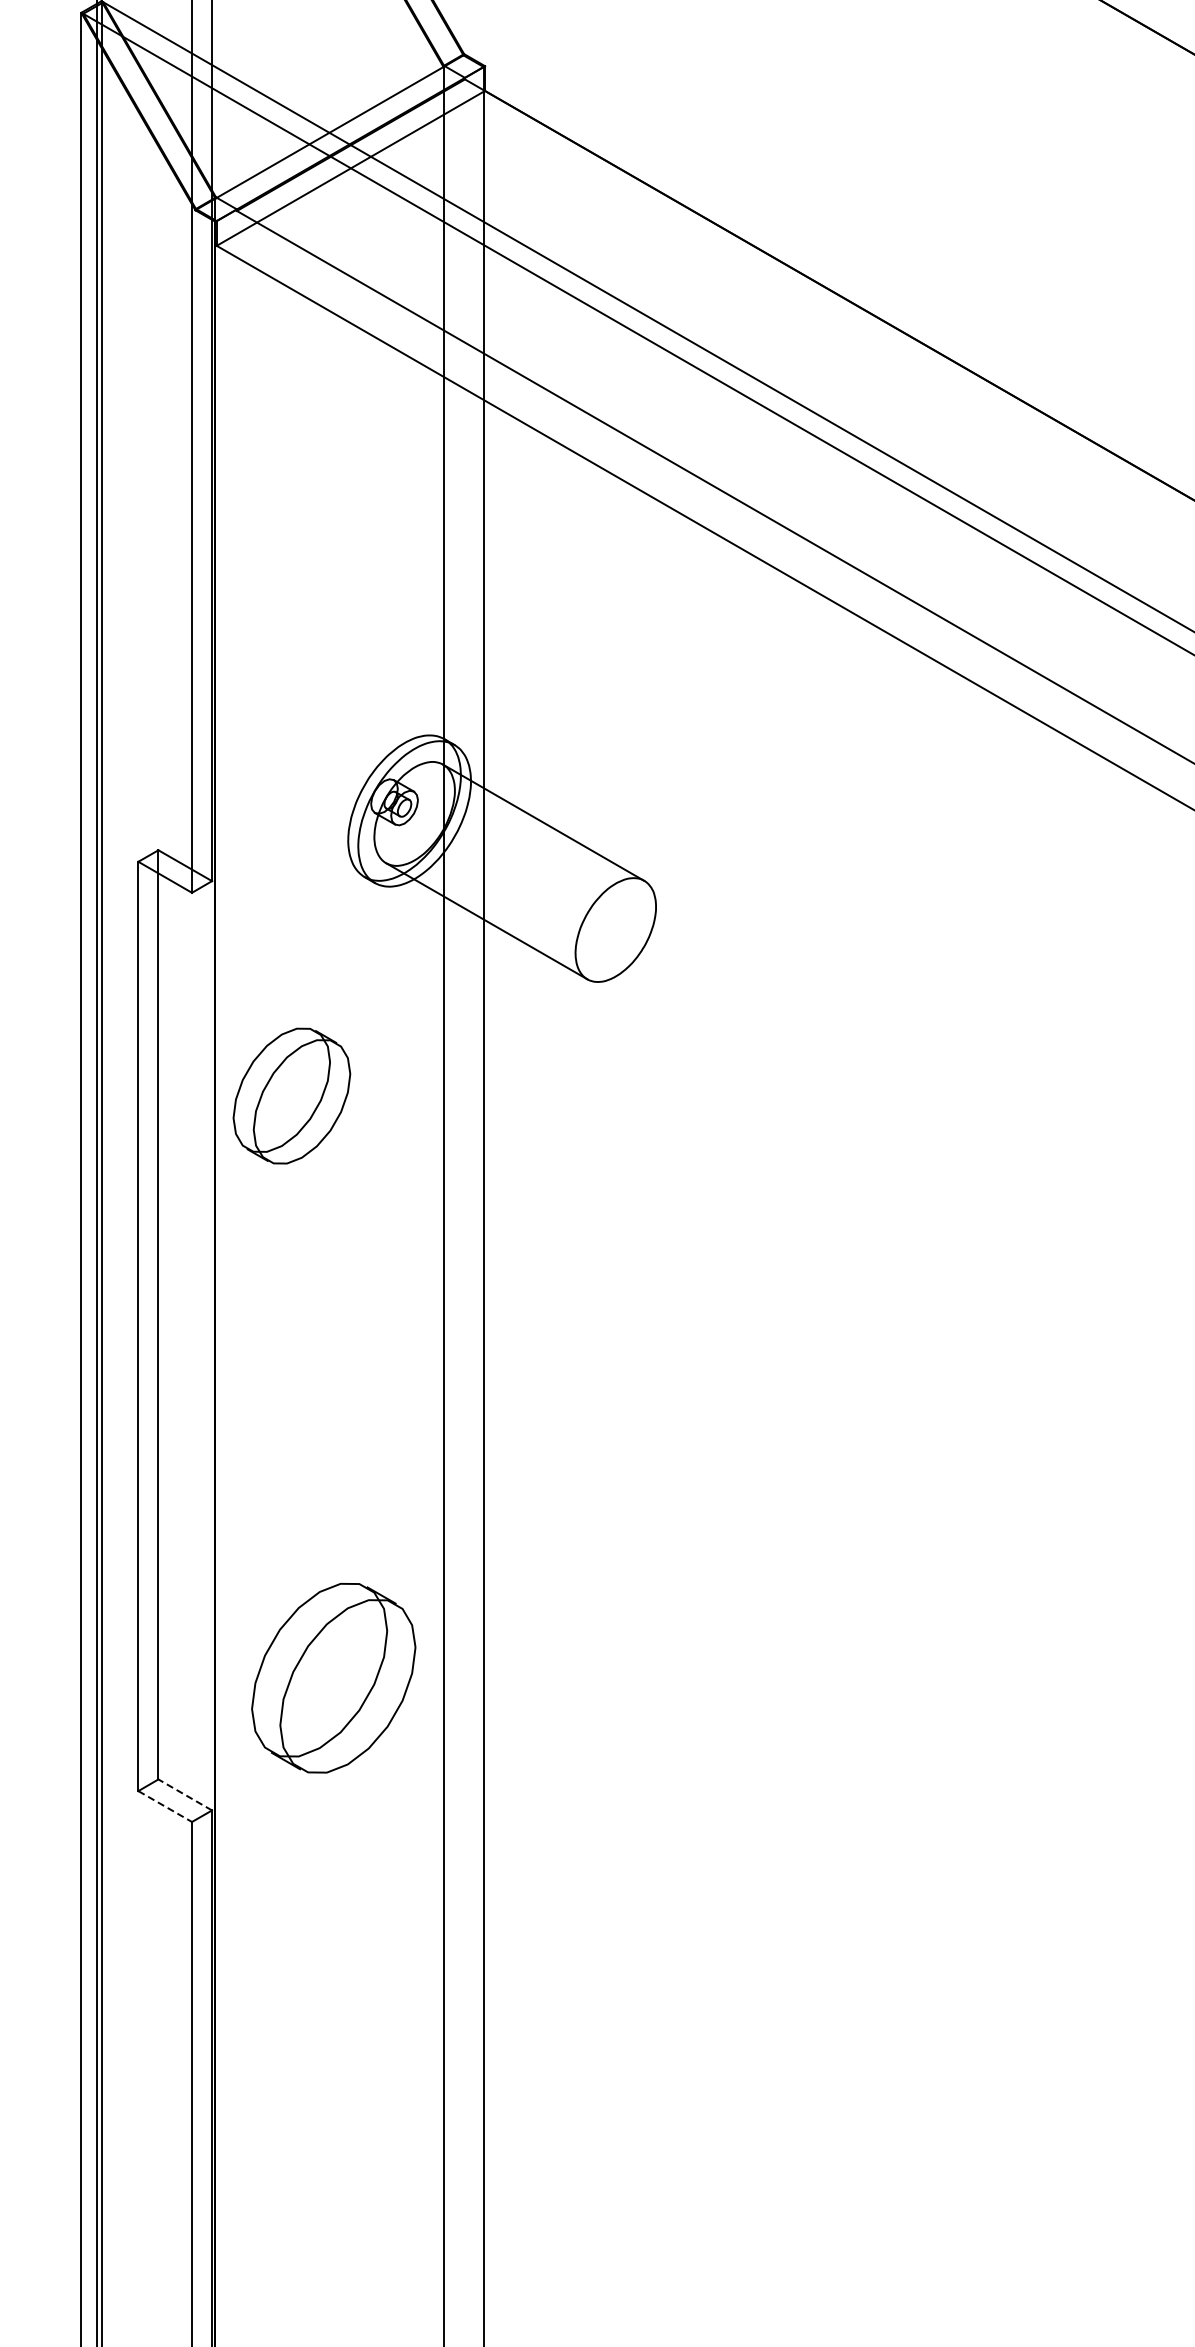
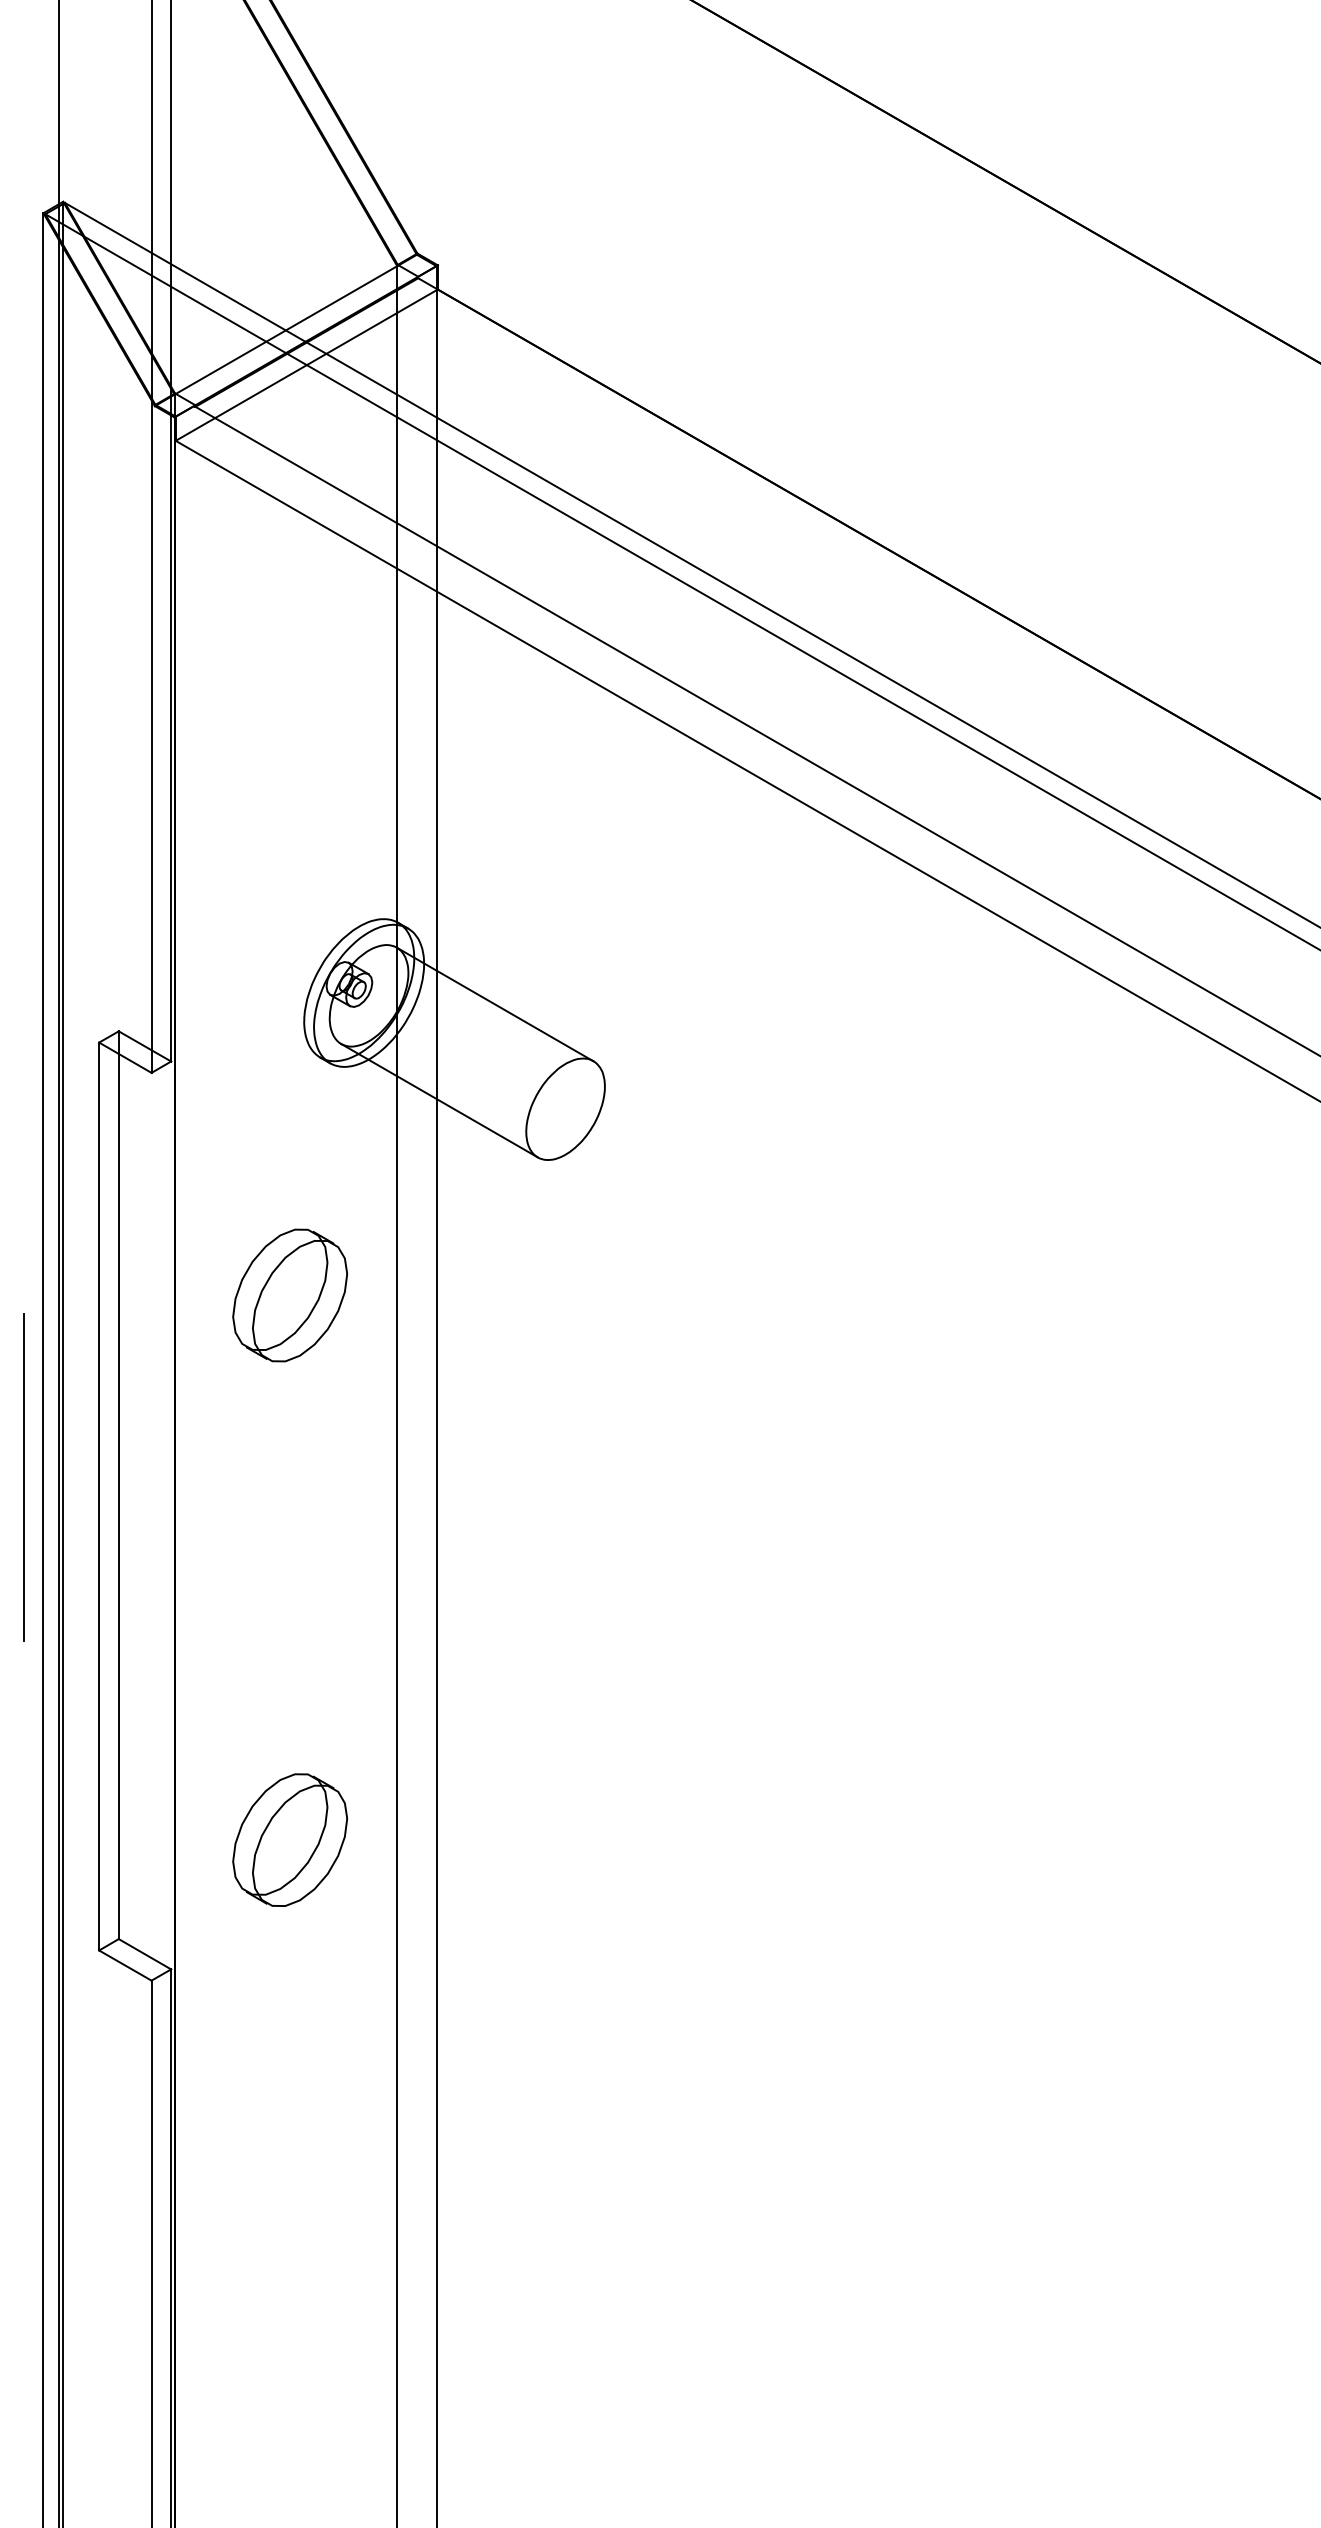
part: (292, 1096) -> (290, 1295), moved
line: (61, 1306) -> (24, 1477), added
part: (334, 1677) -> (290, 1839), size x0.71
line: (184, 1795) -> (144, 1954), dashed -> solid
line: (165, 1806) -> (125, 1965), dashed -> solid

